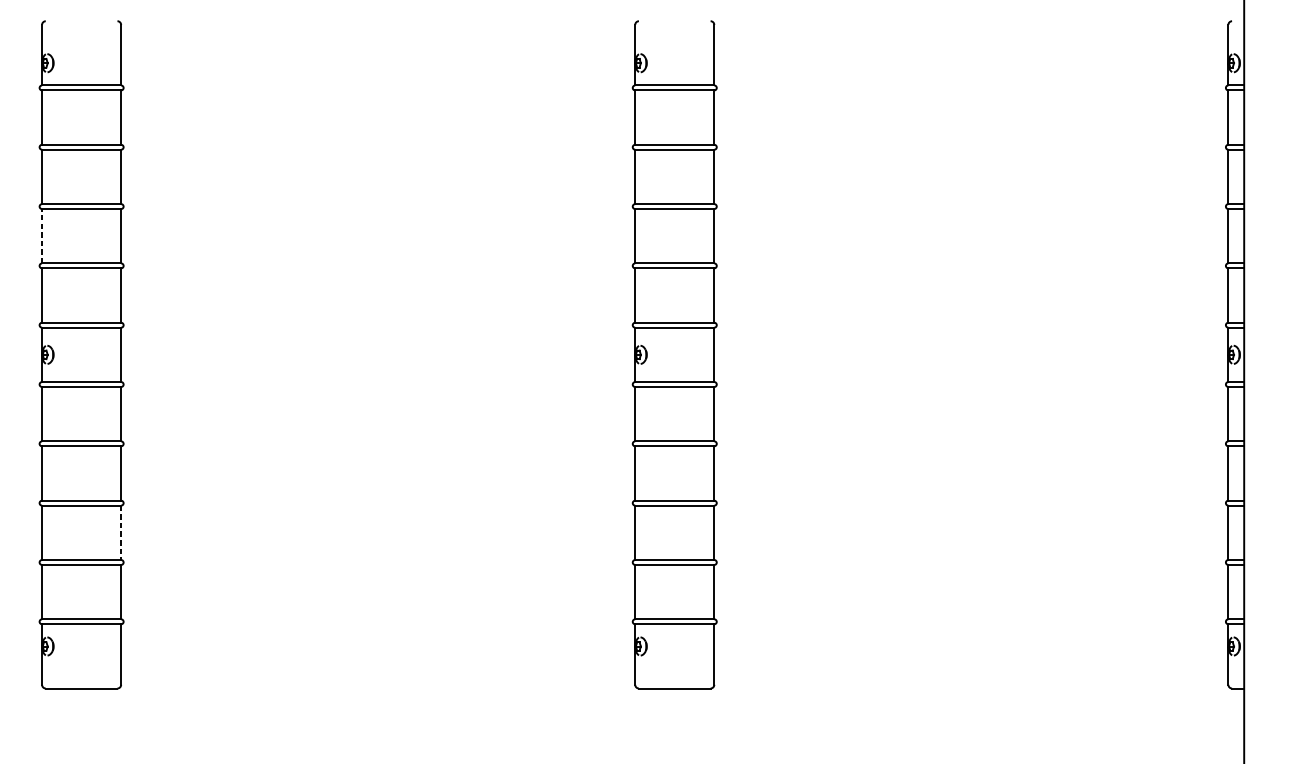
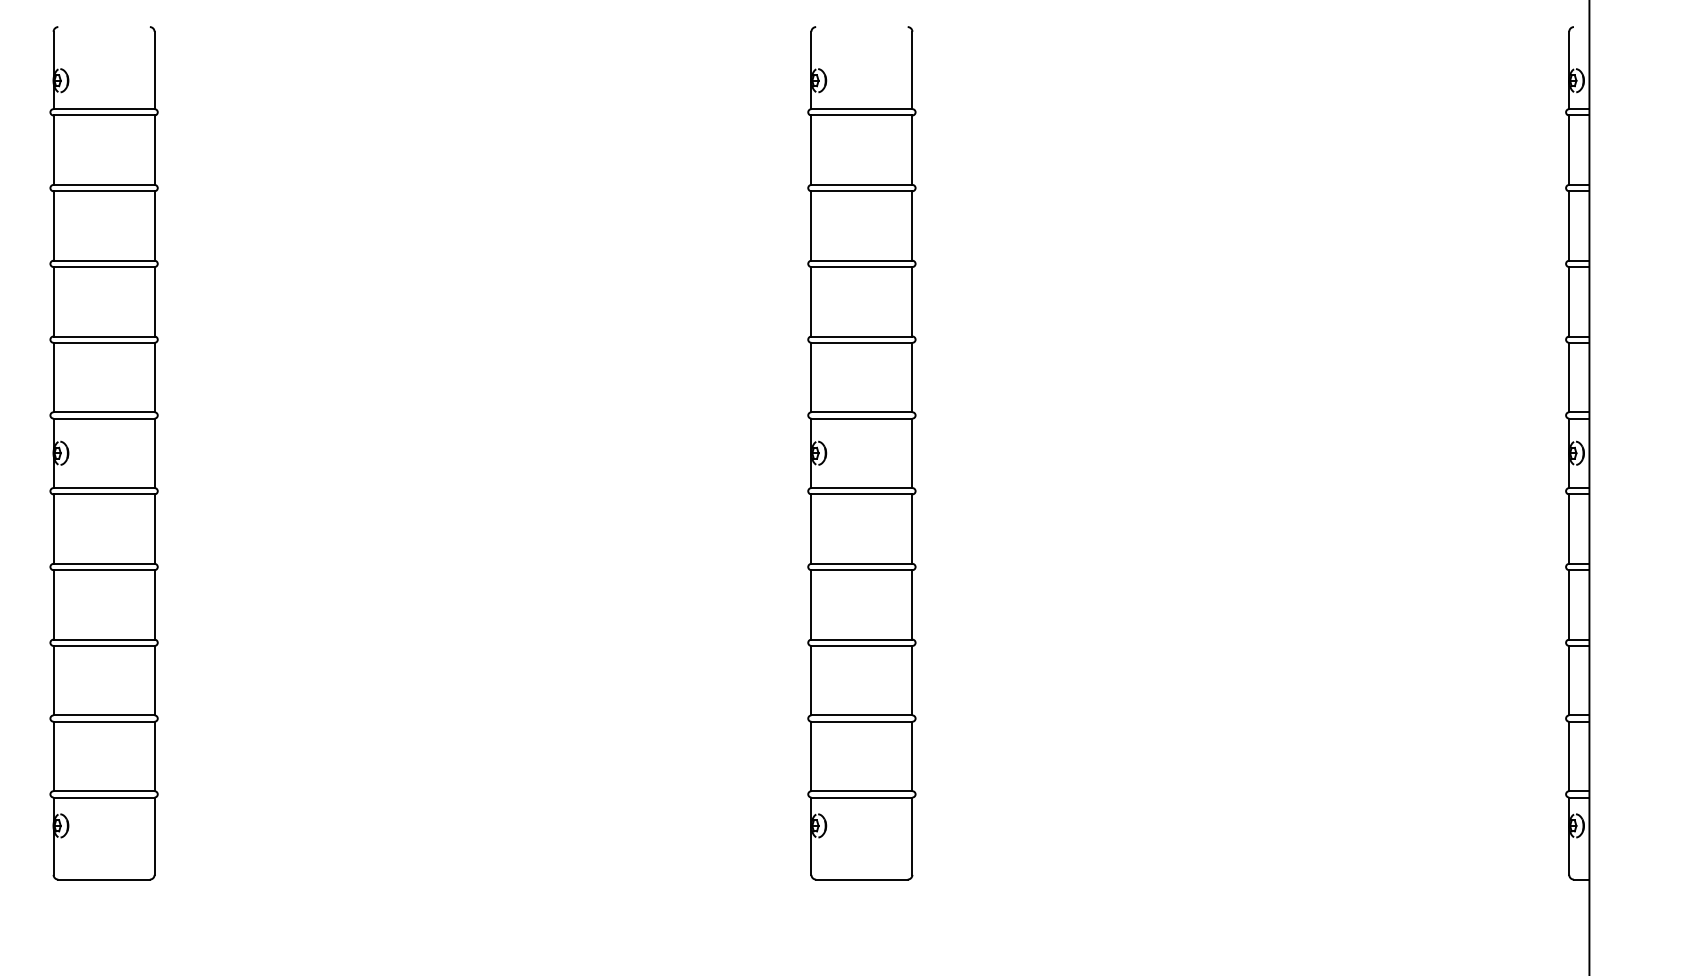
line: (42, 236) -> (53, 301), dashed -> solid
line: (121, 532) -> (154, 680), dashed -> solid

